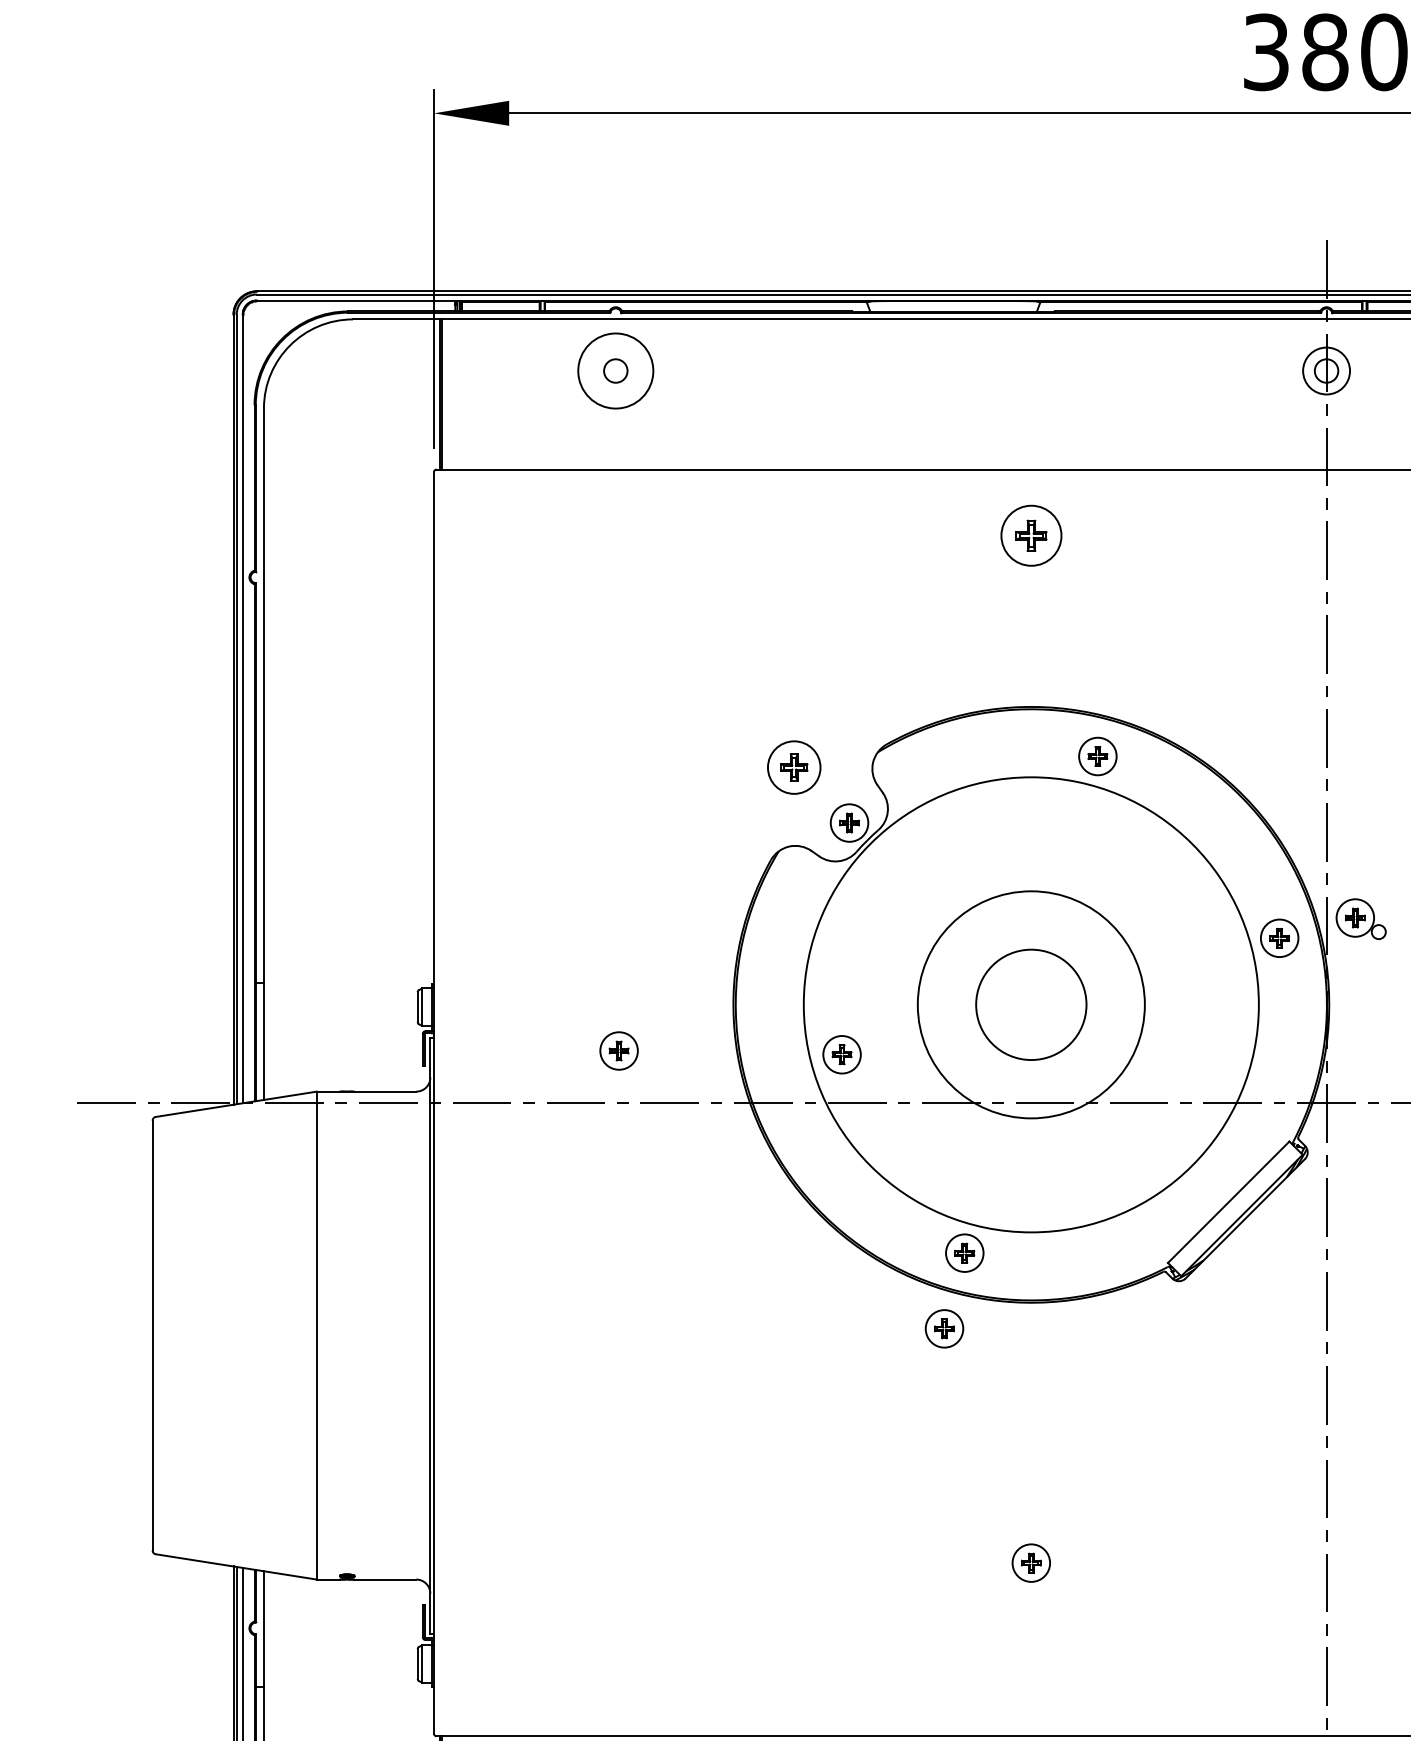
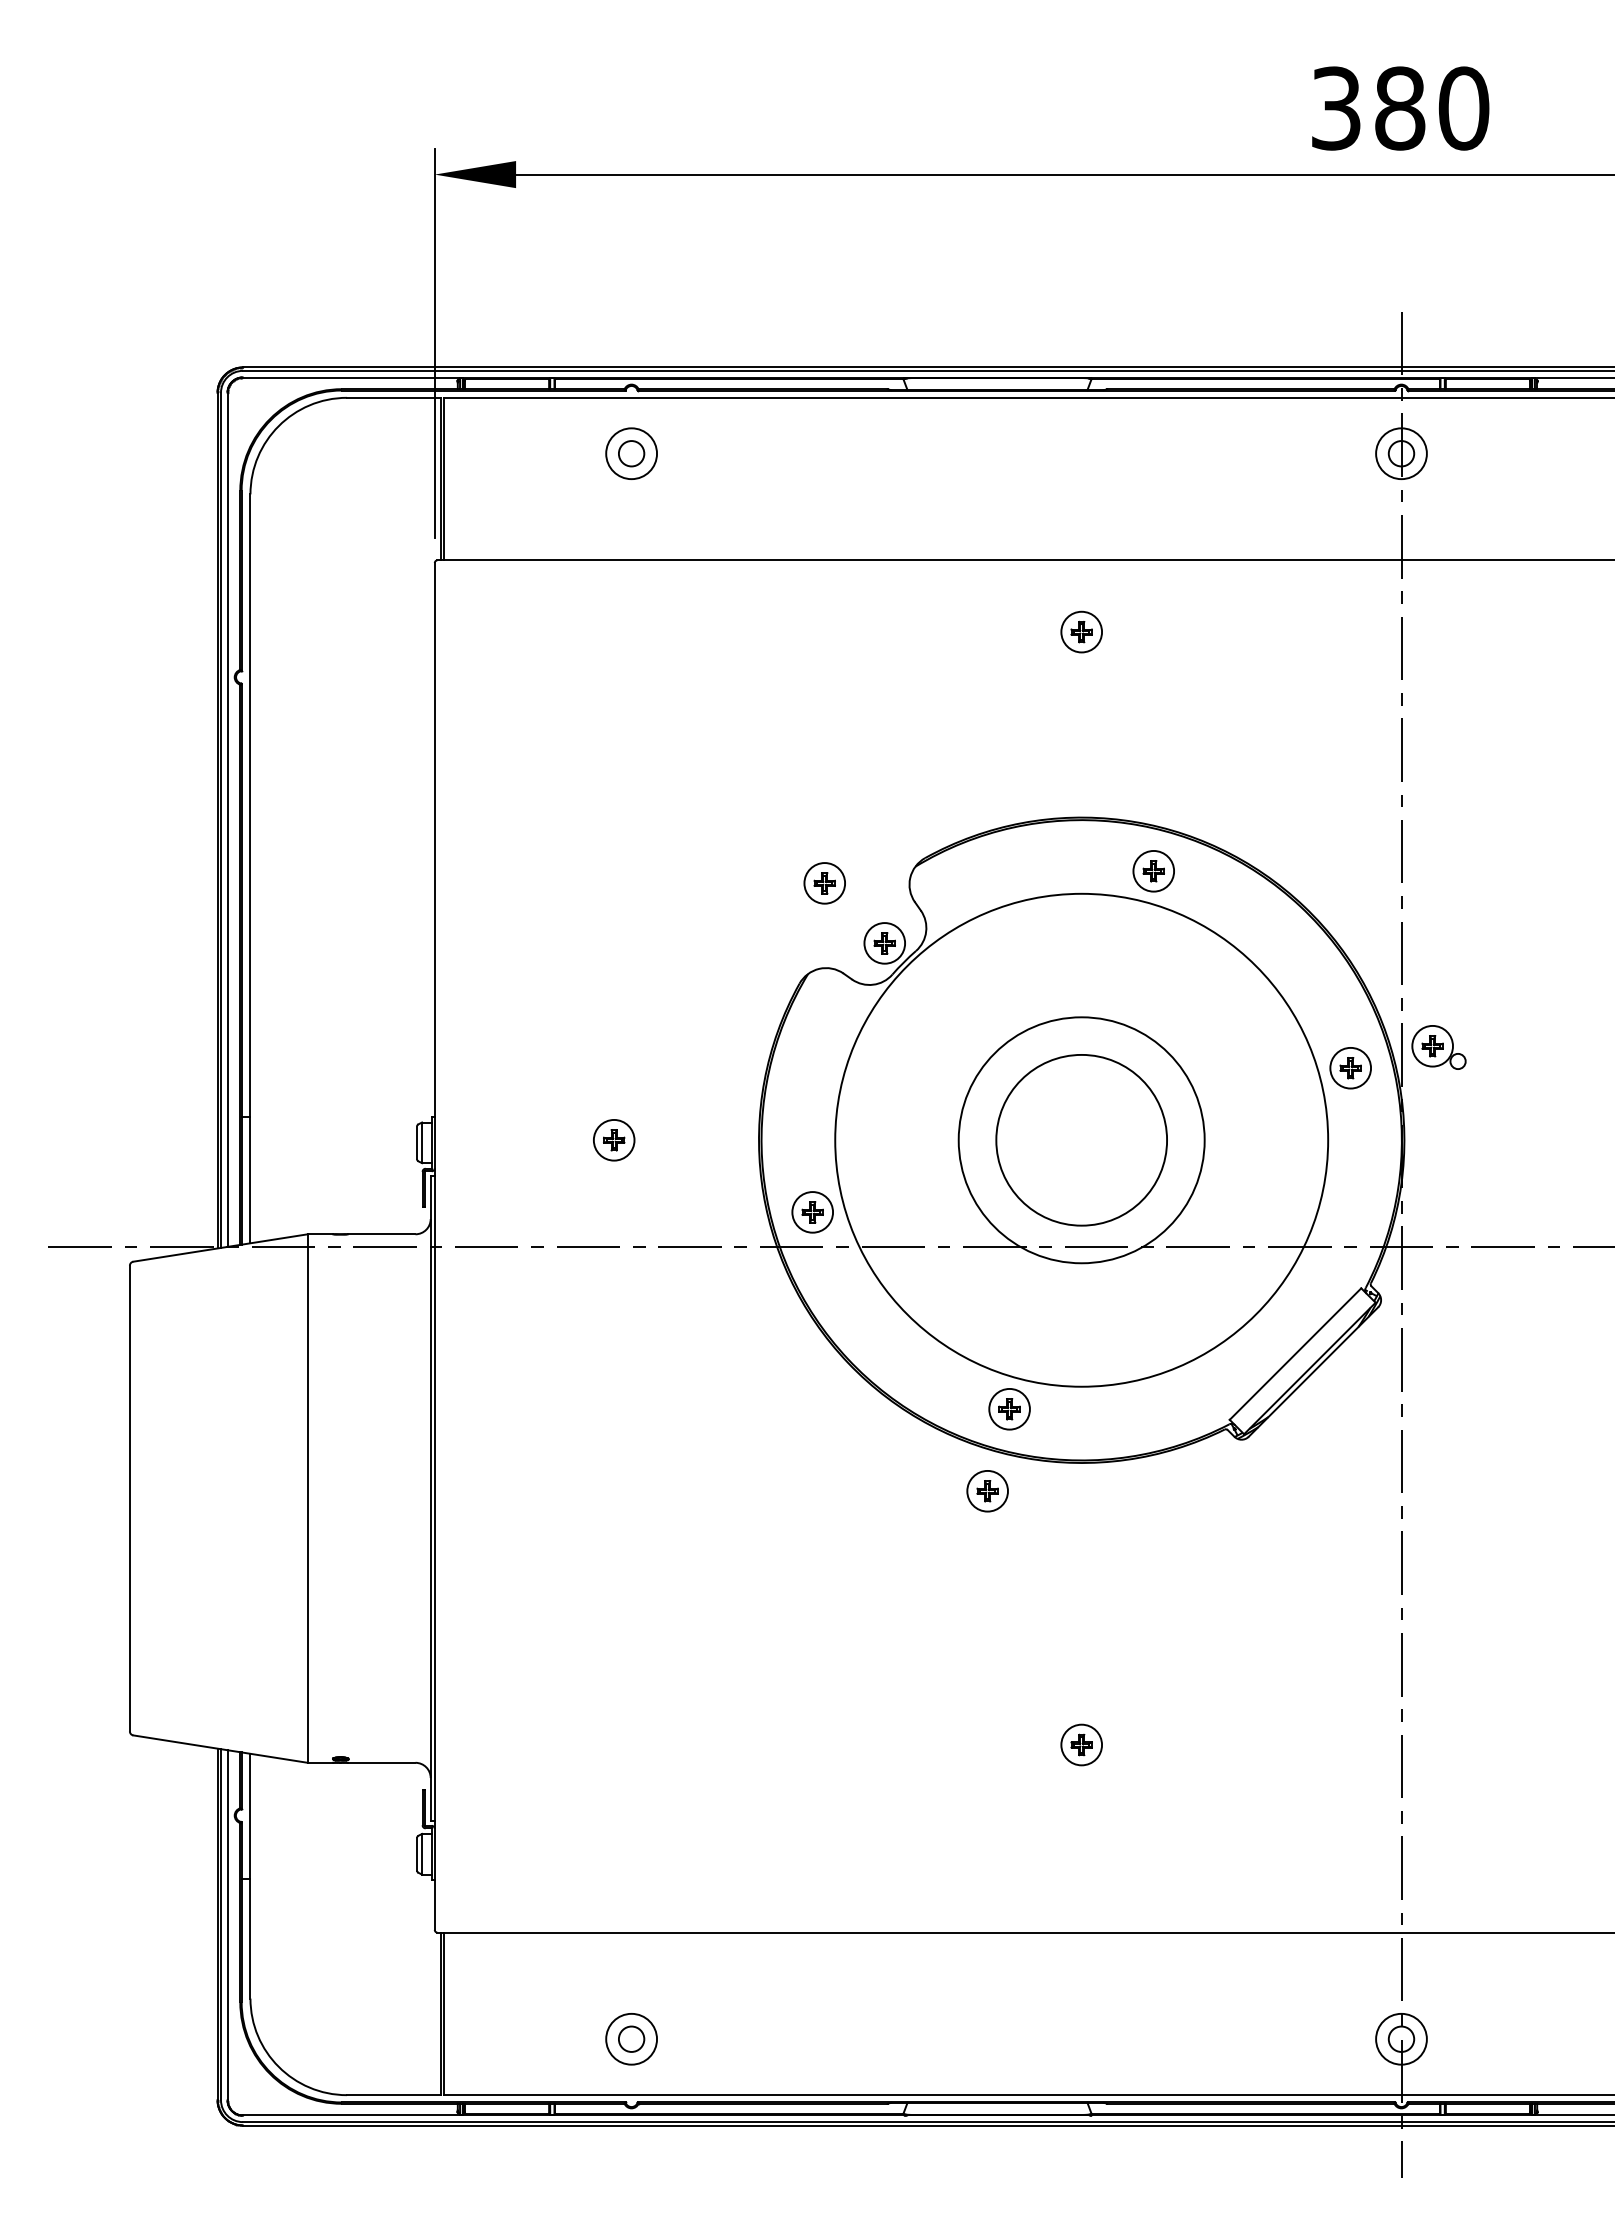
circle: (615, 370) -> (631, 453), size x0.62
part: (1031, 535) -> (1081, 631), size x0.62
part: (793, 767) -> (824, 883), size x0.71
circle: (1031, 1004) -> (1081, 1139), size x1.43
part: (619, 1051) -> (614, 1140), moved
part: (841, 1054) -> (812, 1212), moved

